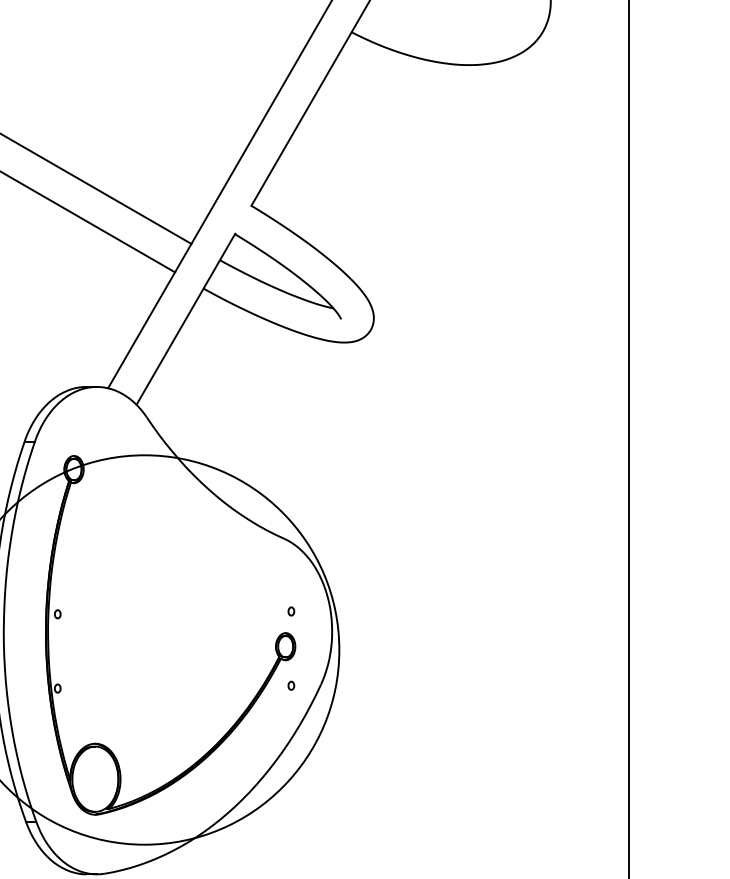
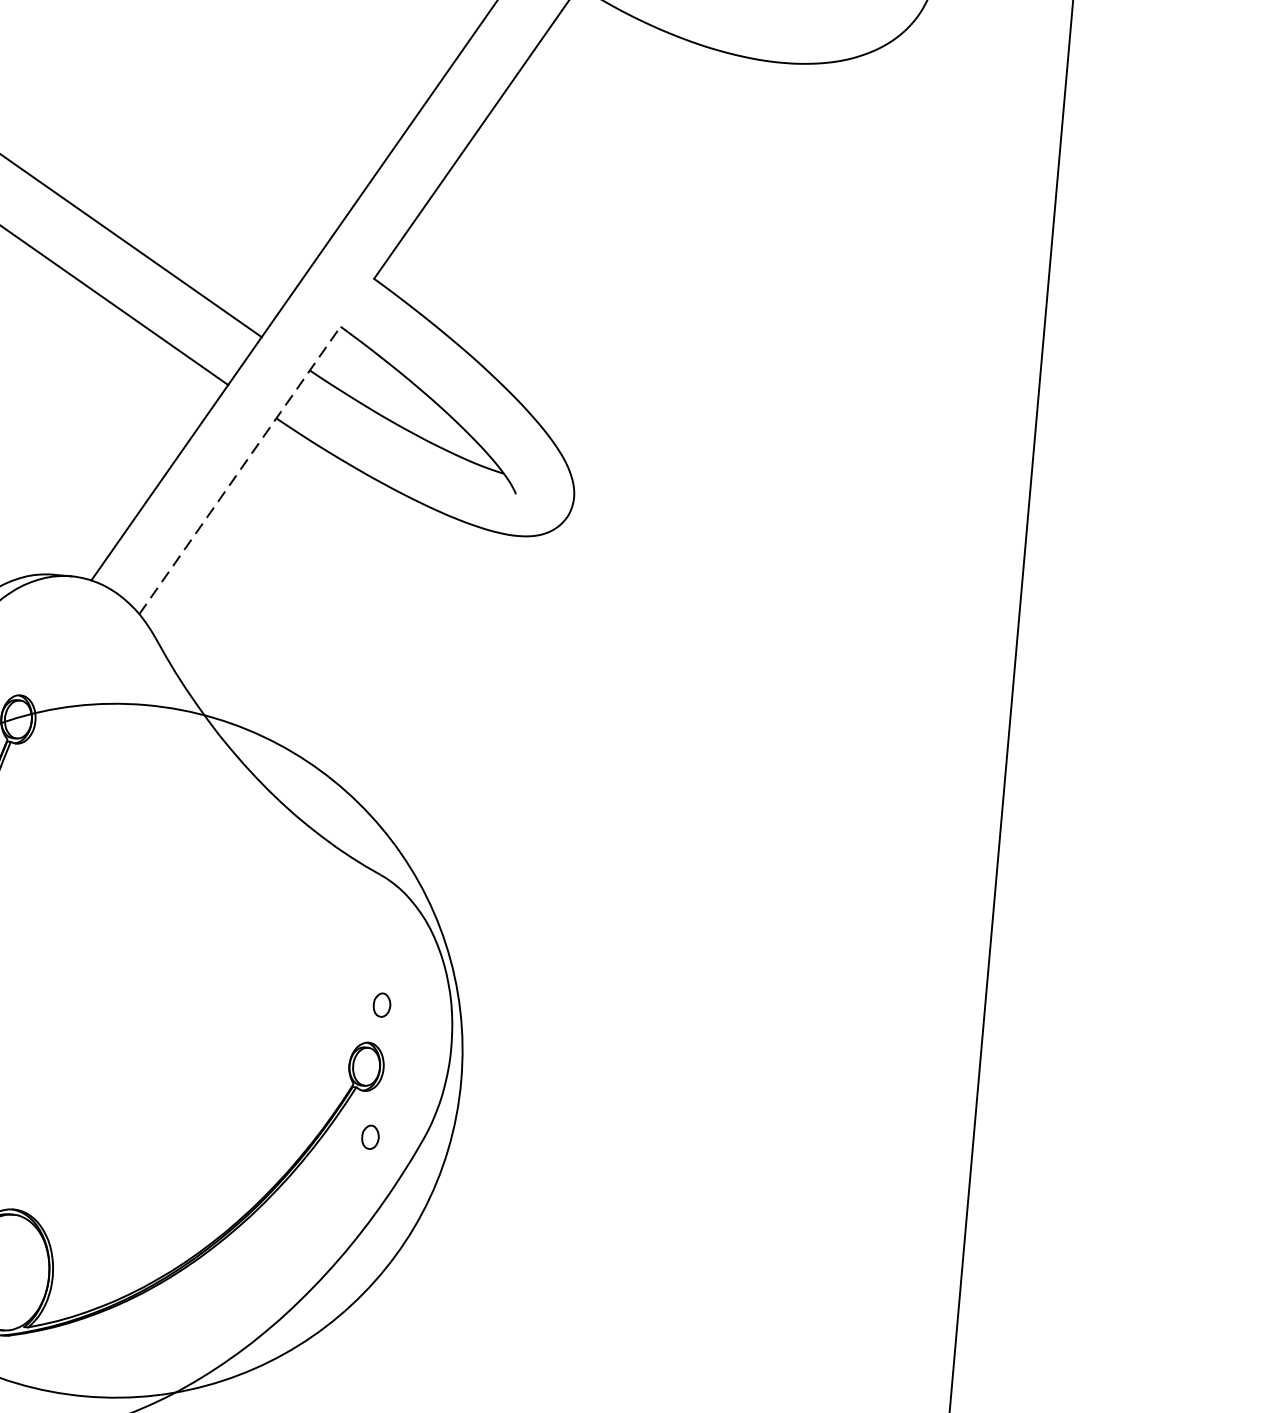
line: (185, 319) -> (239, 470), solid -> dashed
part: (291, 611) -> (382, 1005), size x1.6
part: (291, 685) -> (370, 1136), size x1.6

